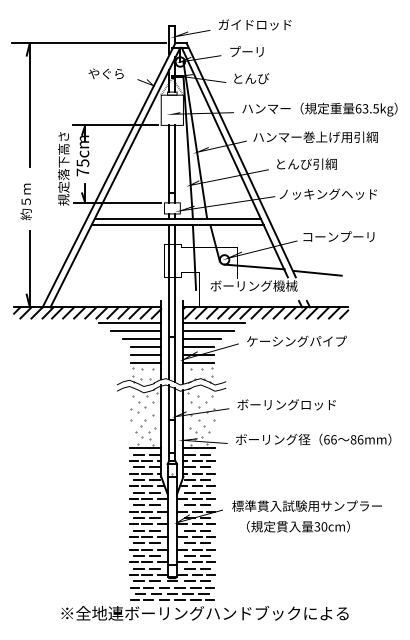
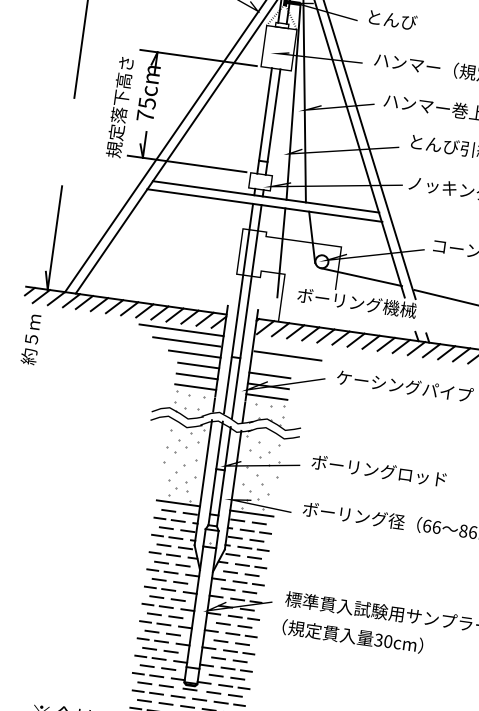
text: (25, 201) -> (30, 338), moved
line: (214, 323) -> (296, 346), removed
line: (202, 339) -> (276, 366), removed
text: (298, 526) -> (353, 636), moved

